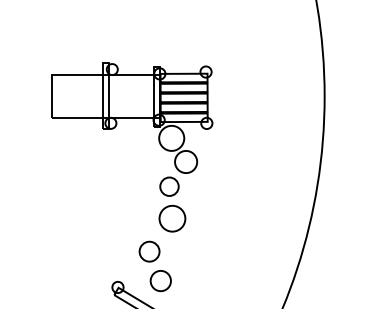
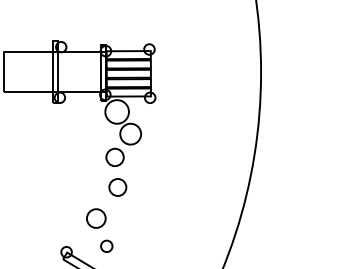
part: (172, 218) -> (117, 187), size x0.7
part: (160, 281) -> (106, 246), size x0.6

